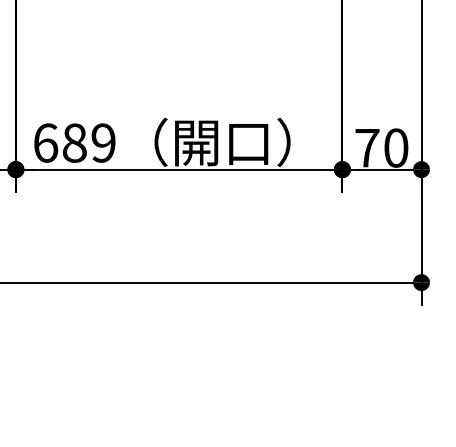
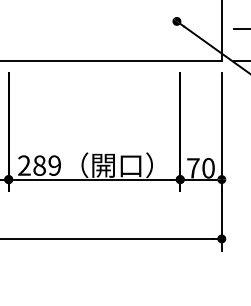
text: (45, 142) -> (24, 165), 689 -> 289

